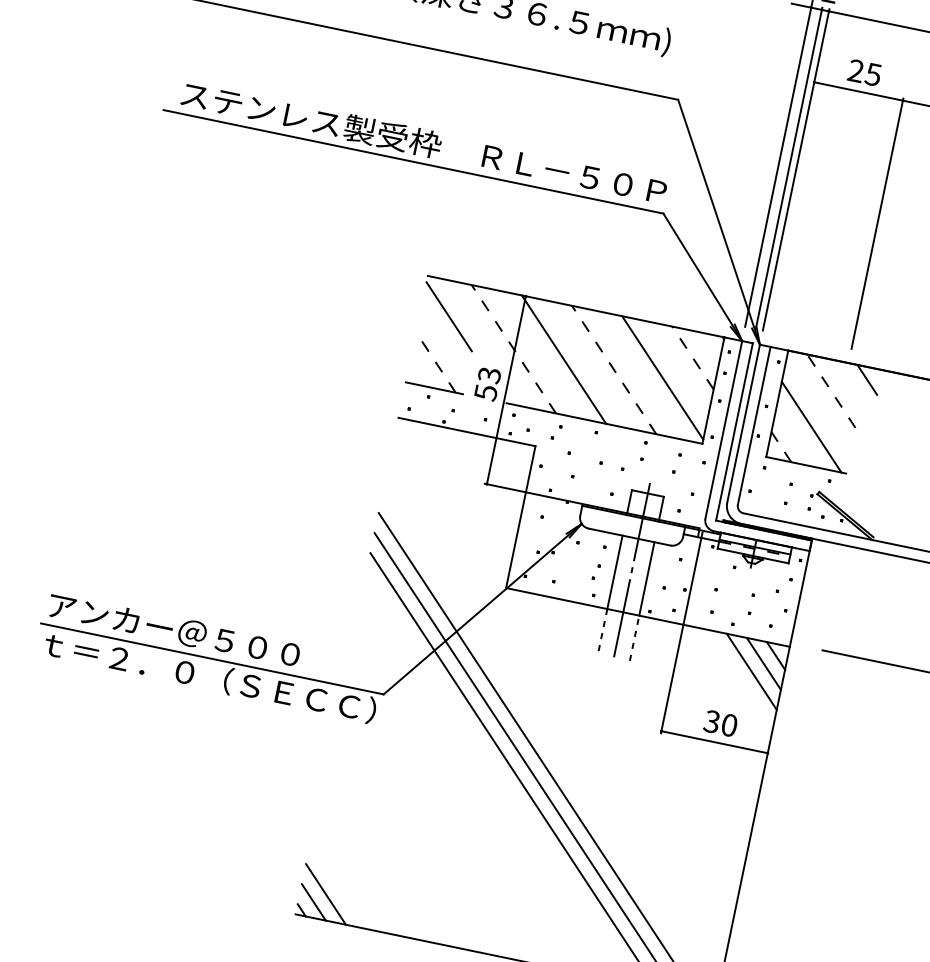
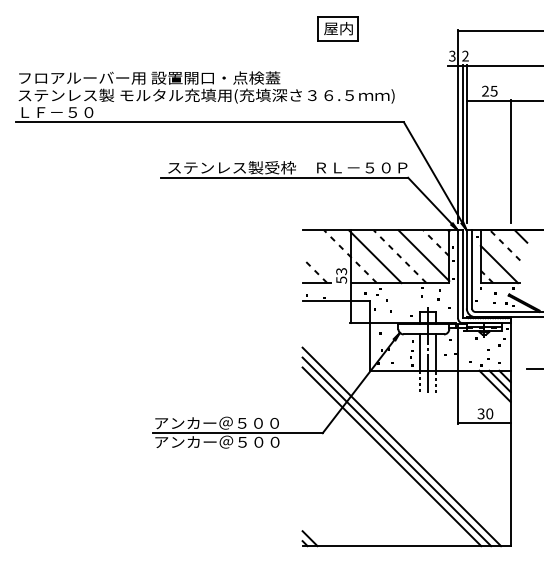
line: (448, 316) -> (316, 247), removed
text: (207, 675) -> (237, 441), ｔ＝２．０（ＳＥＣＣ） -> アンカー＠５００
line: (324, 893) -> (314, 533), removed

